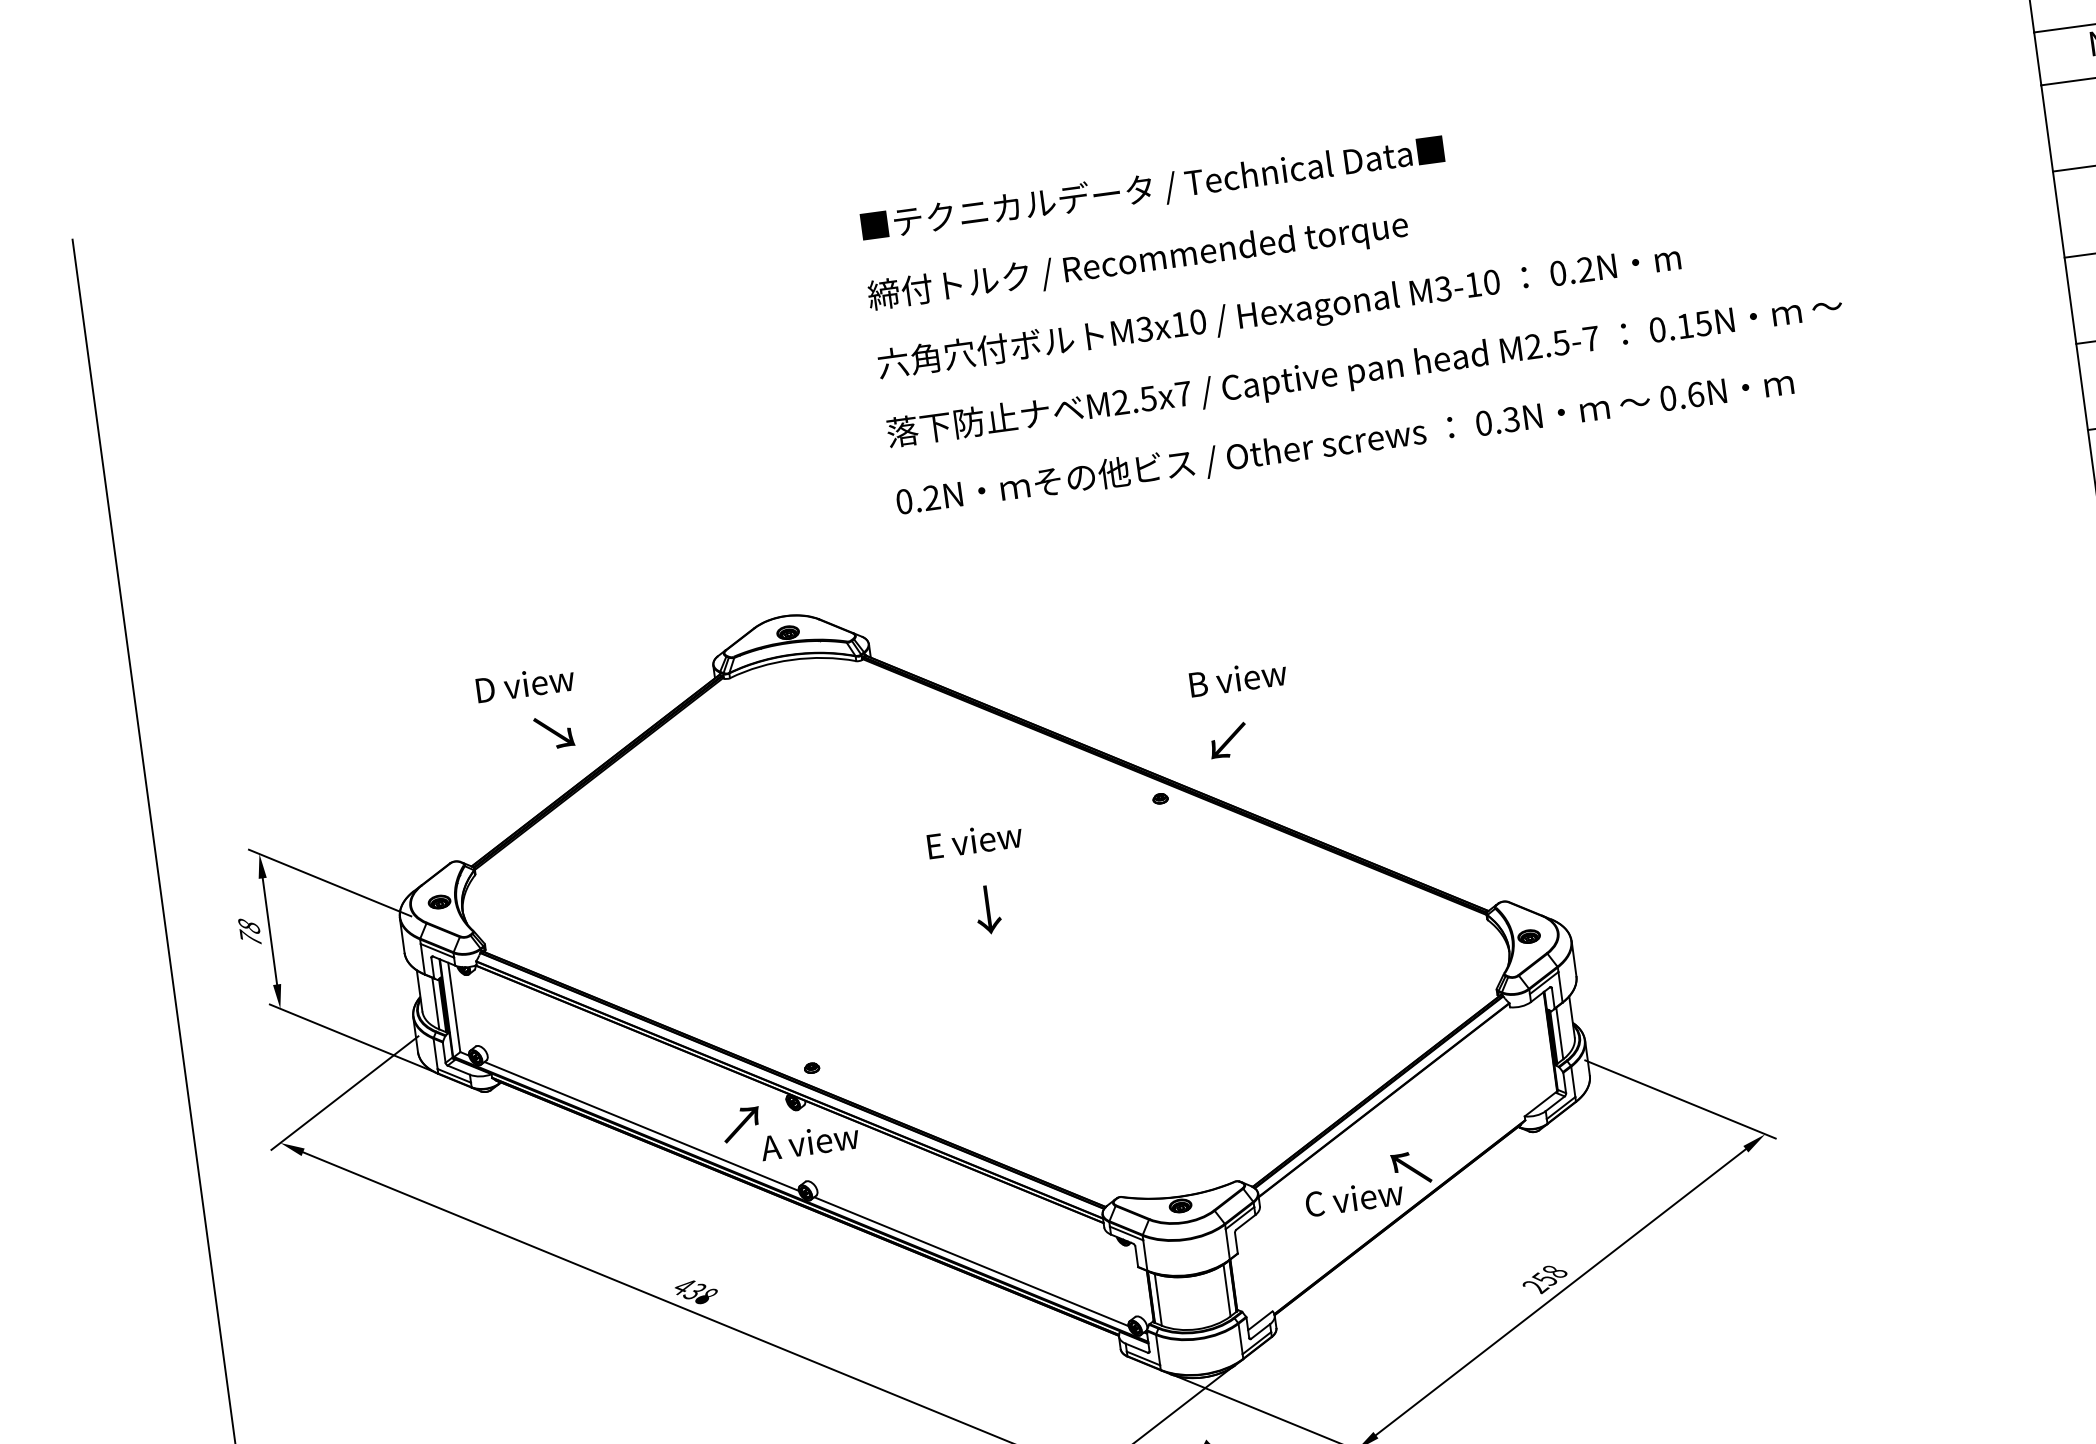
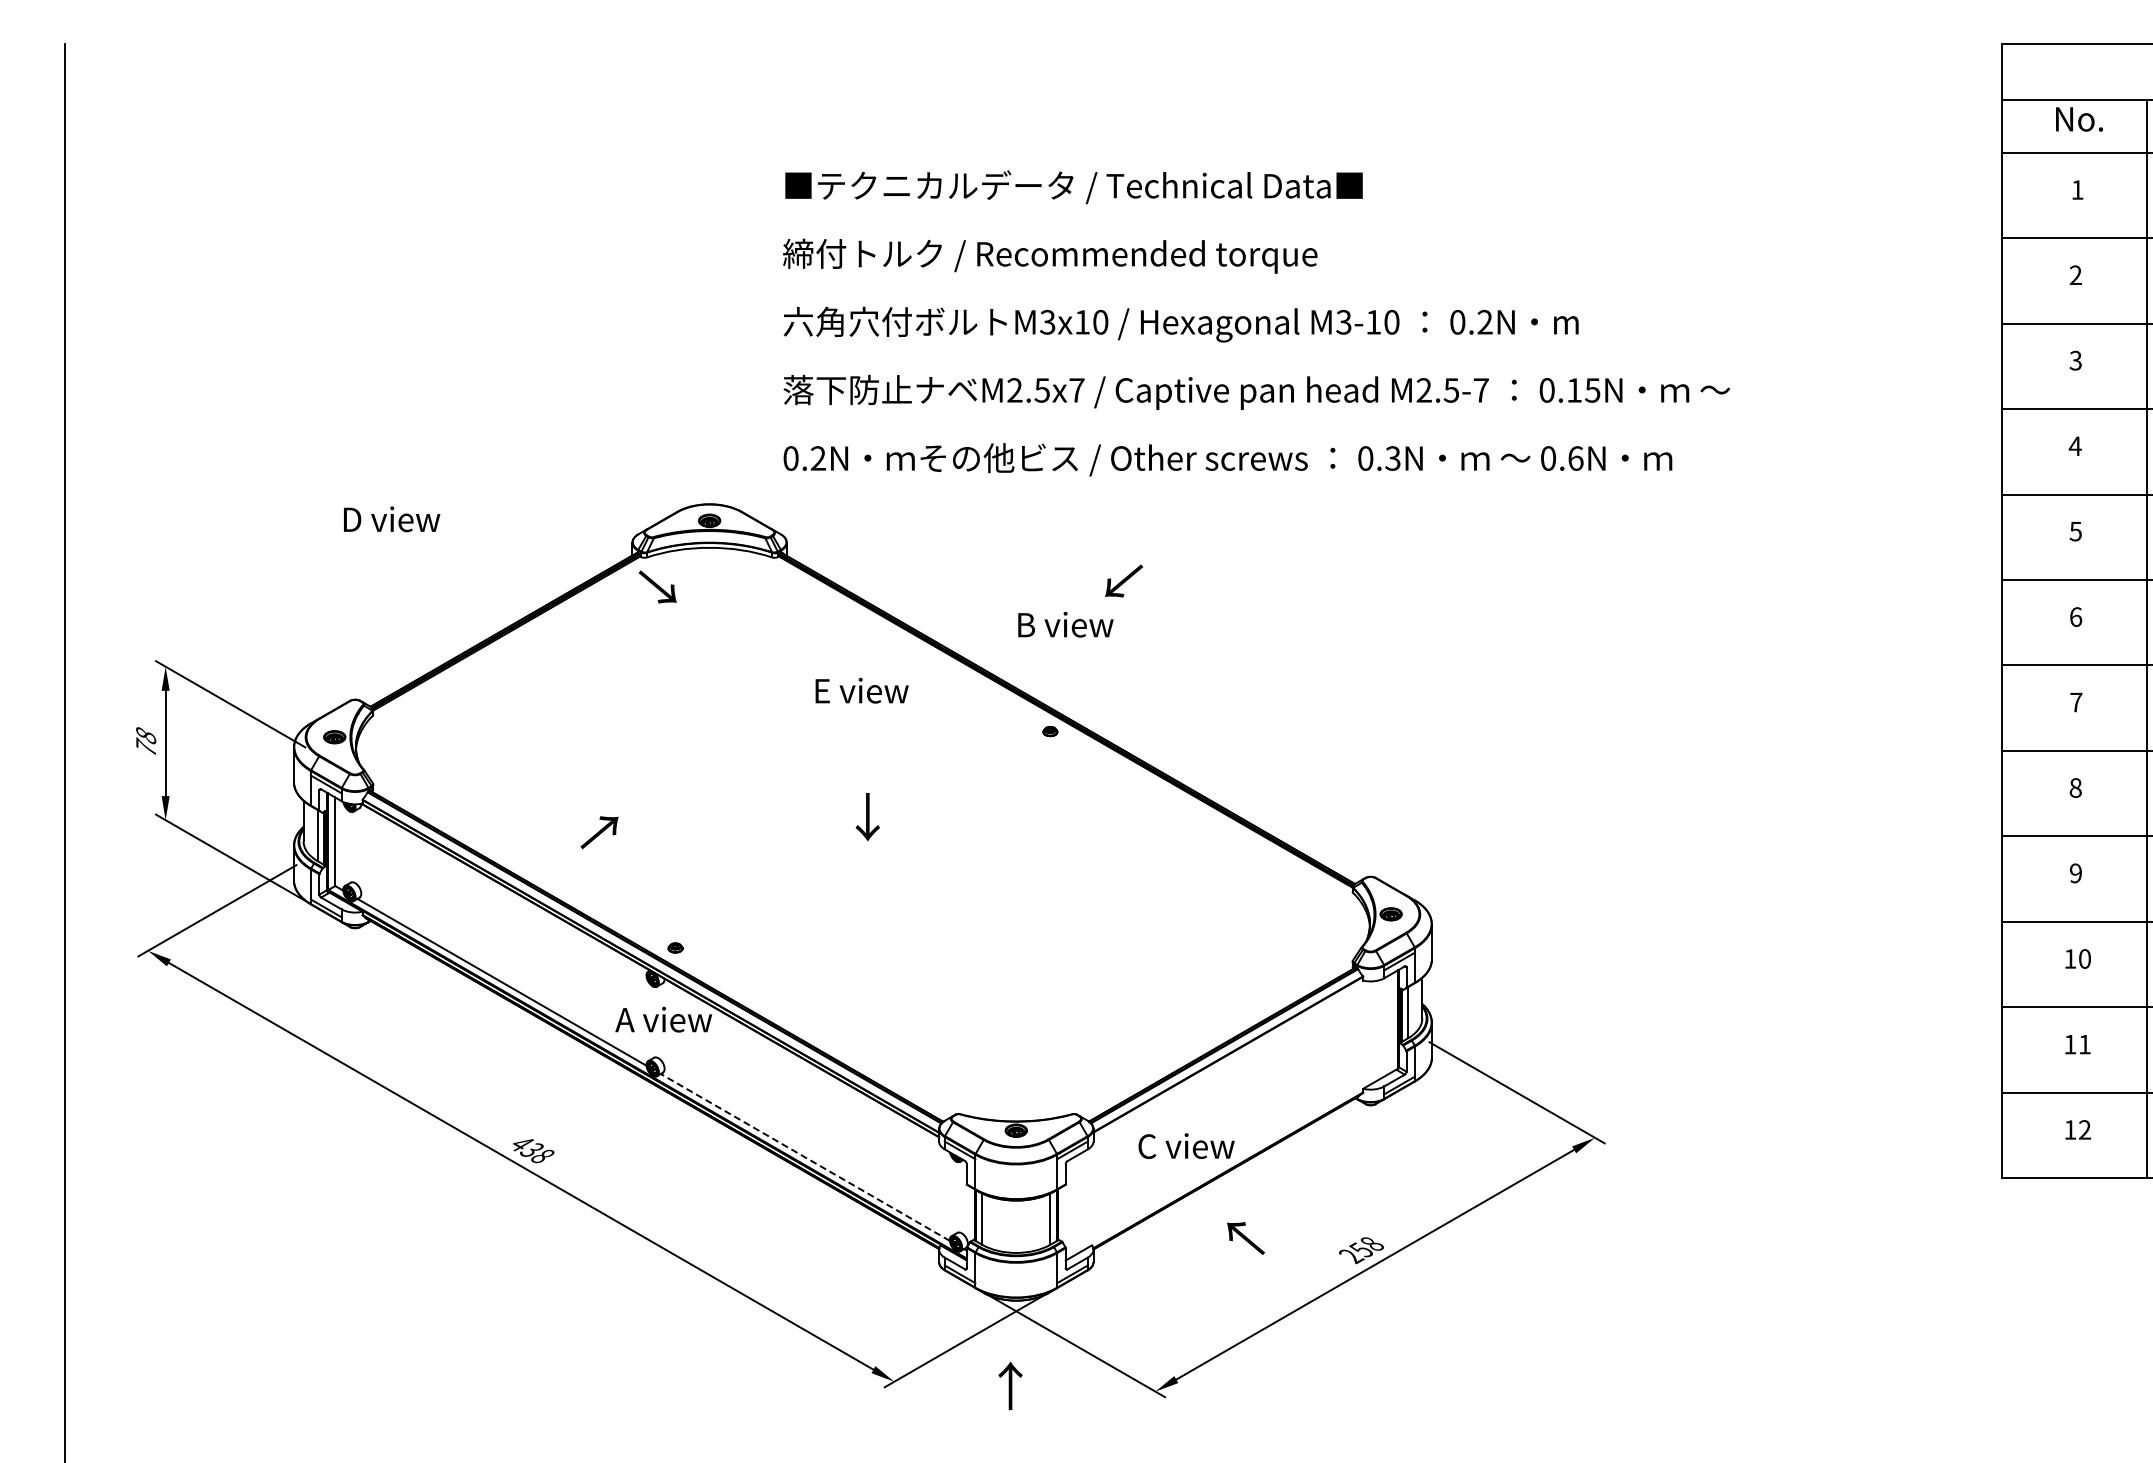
text: (1355, 302) -> (1256, 323), moved
text: (1237, 678) -> (1065, 624), moved
text: (525, 684) -> (392, 519), moved
text: (553, 731) -> (657, 586), moved
text: (1227, 740) -> (1123, 580), moved
text: (974, 840) -> (861, 690), moved
text: (741, 1124) -> (599, 832), moved
text: (1410, 1168) -> (1245, 1238), moved
line: (971, 1261) -> (805, 1157), solid -> dashed

